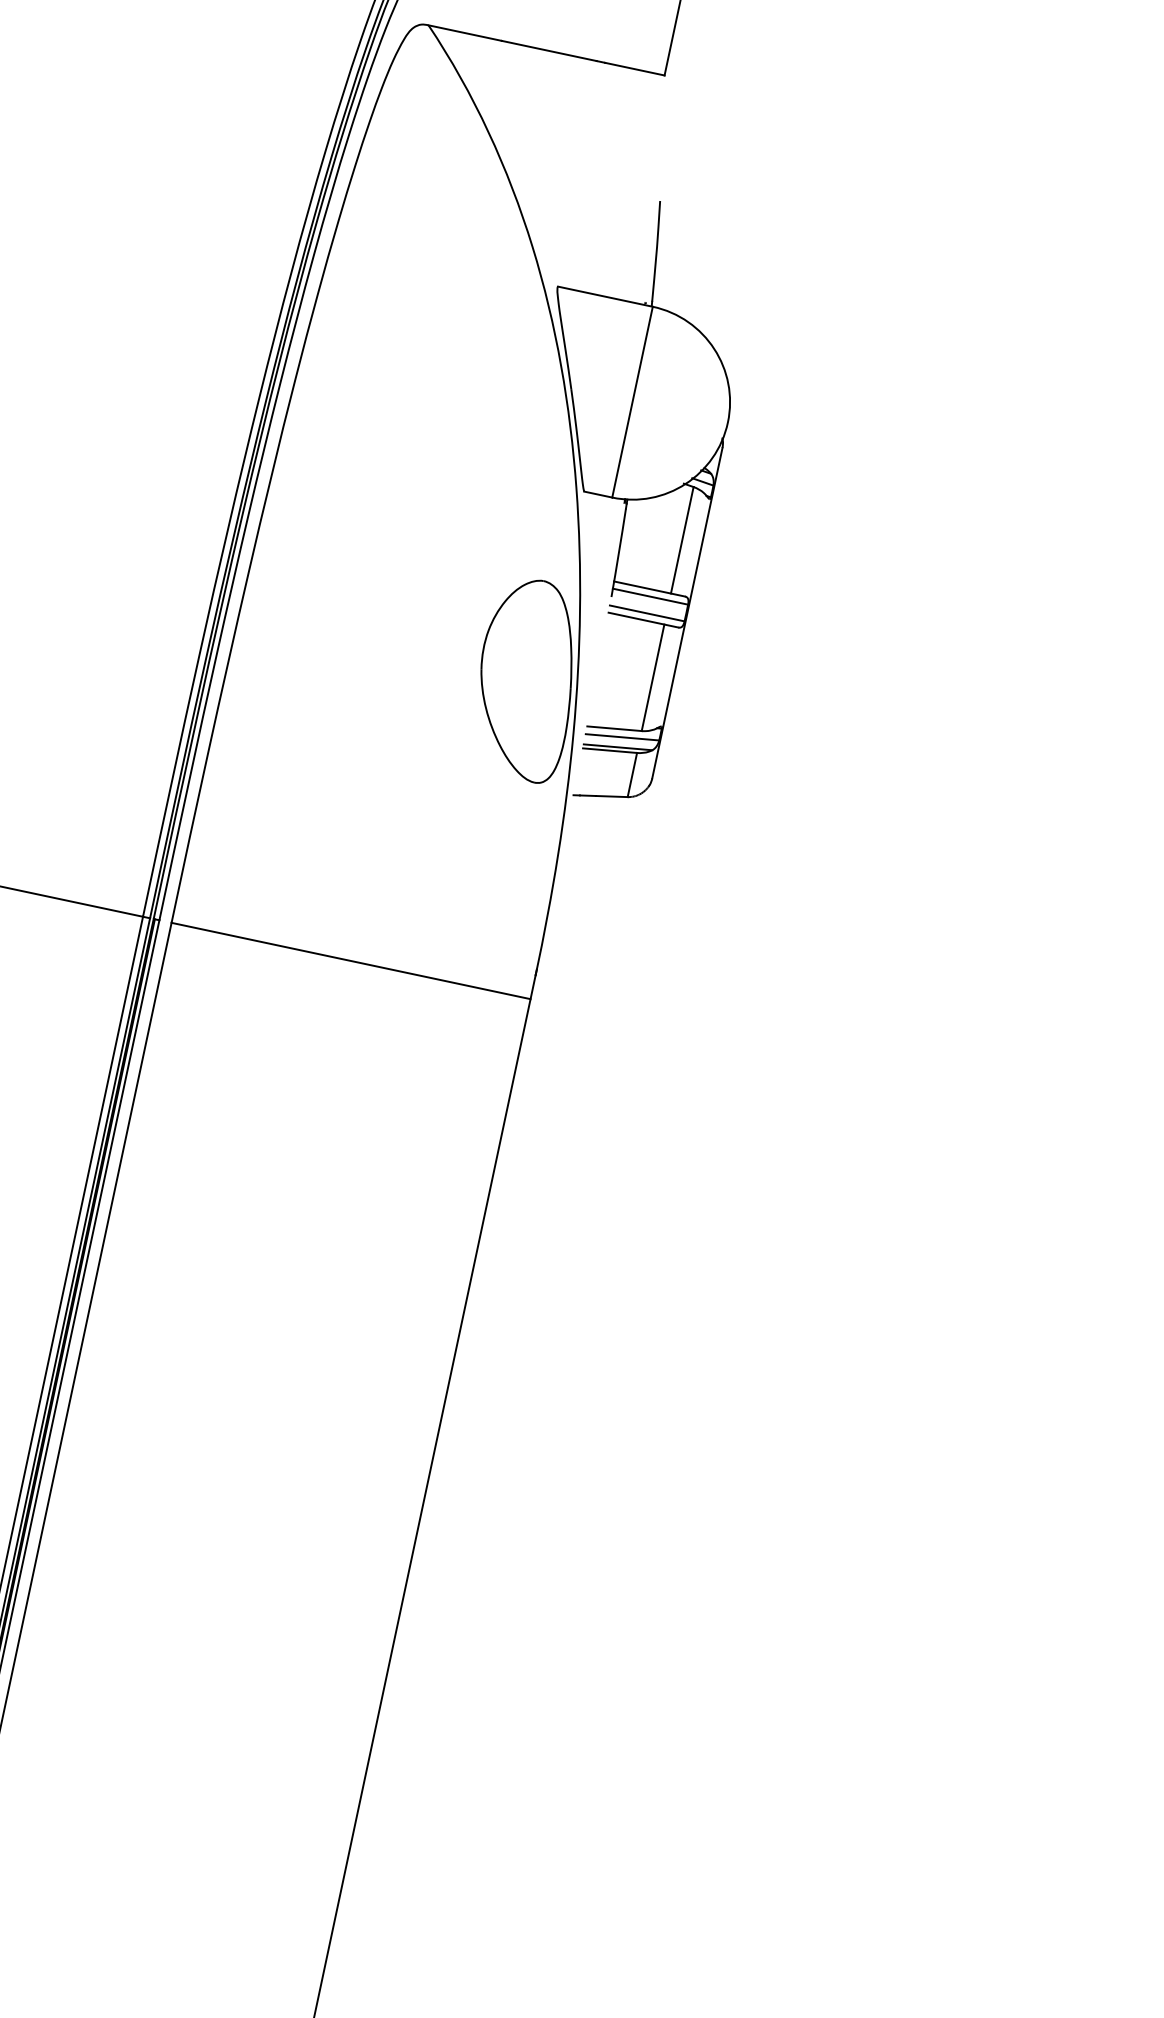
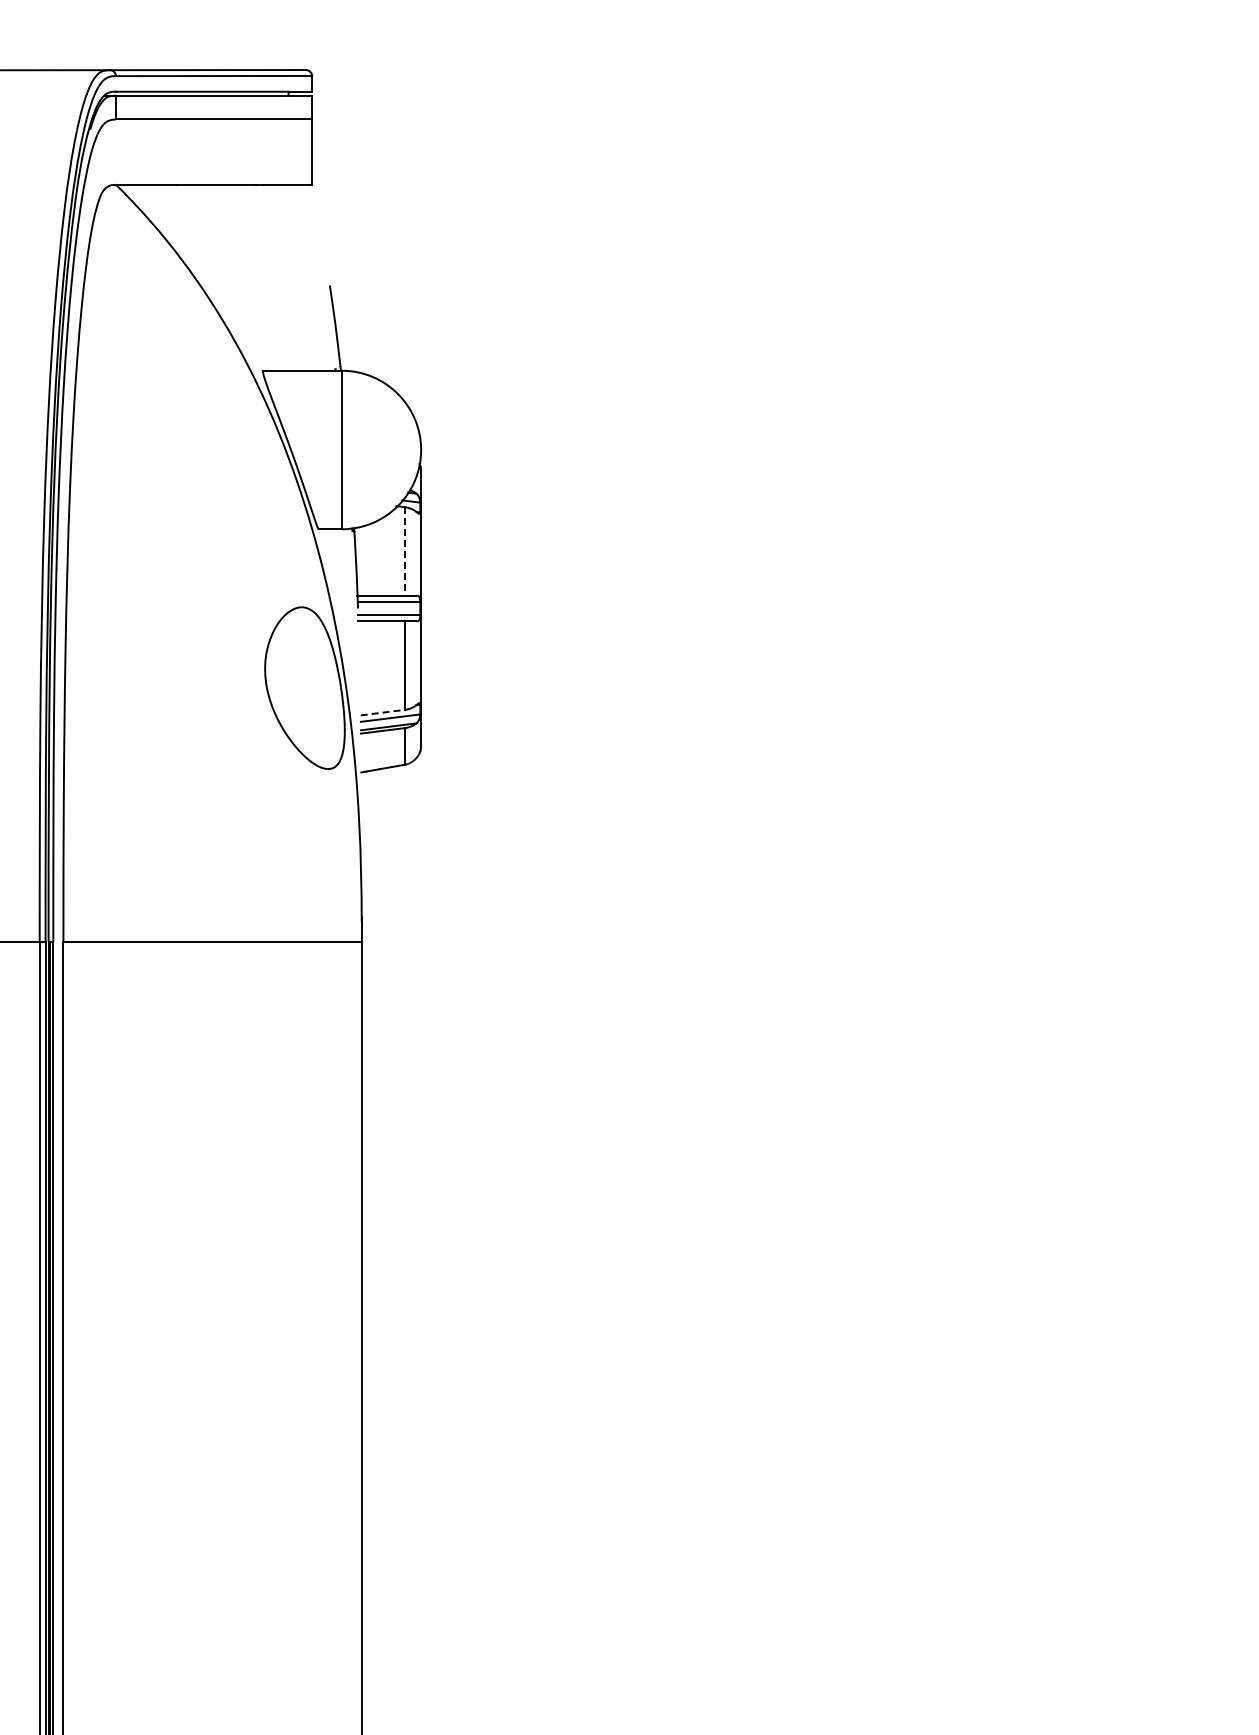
line: (681, 540) -> (404, 551), solid -> dashed
line: (615, 728) -> (383, 712), solid -> dashed

